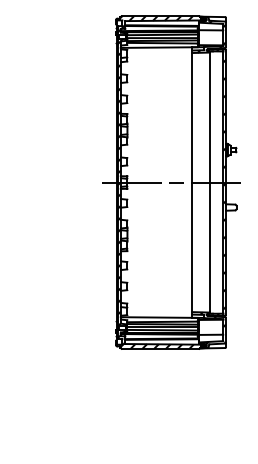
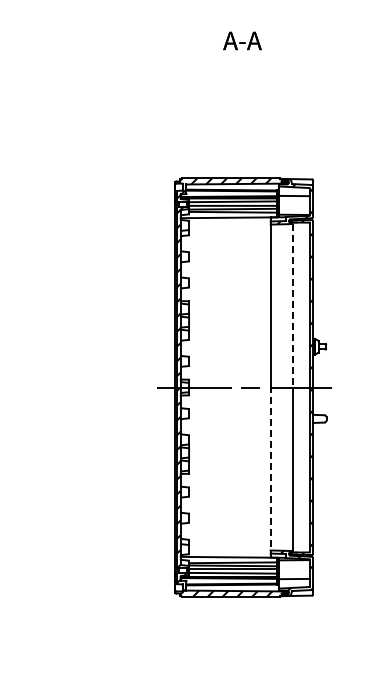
line: (209, 117) -> (292, 305), solid -> dashed
line: (192, 250) -> (270, 472), solid -> dashed

